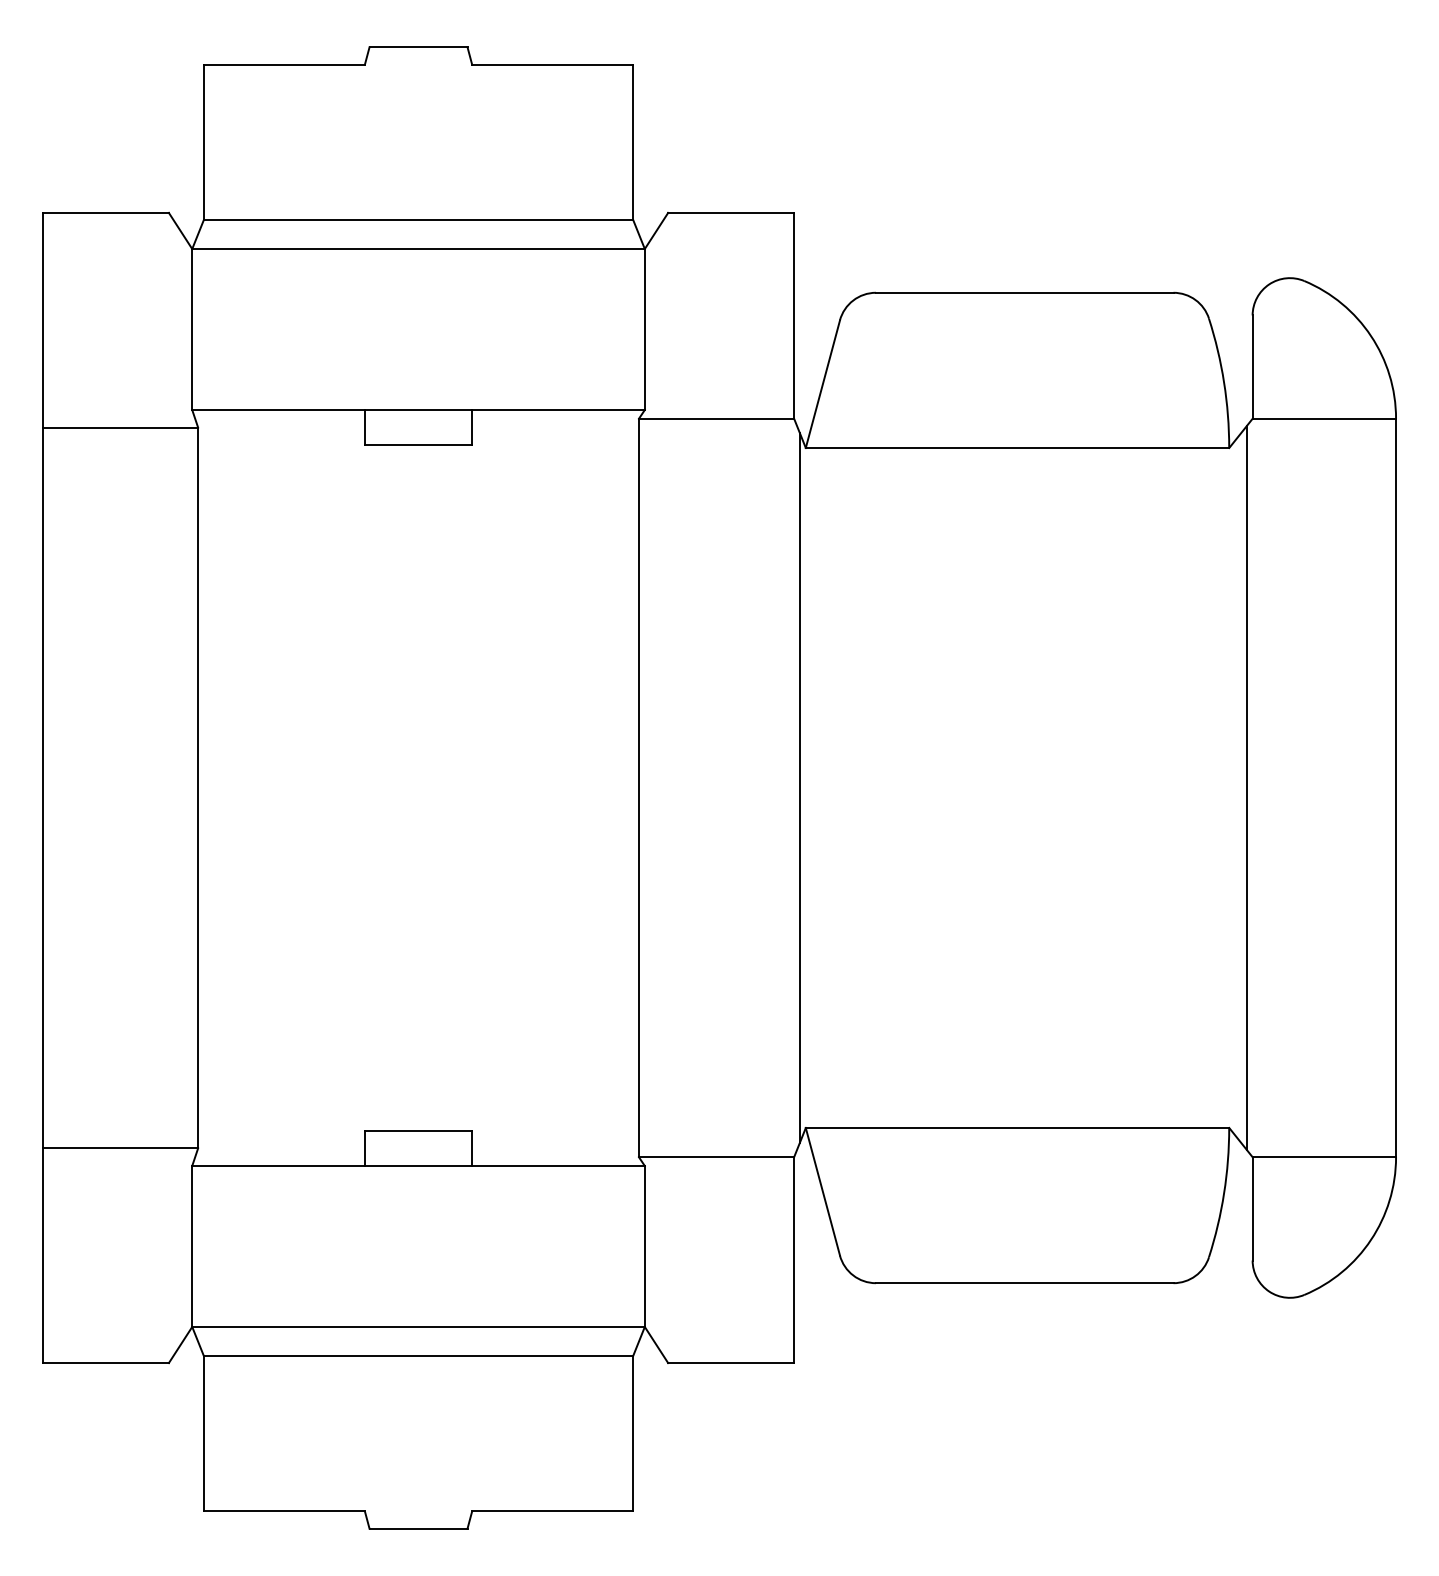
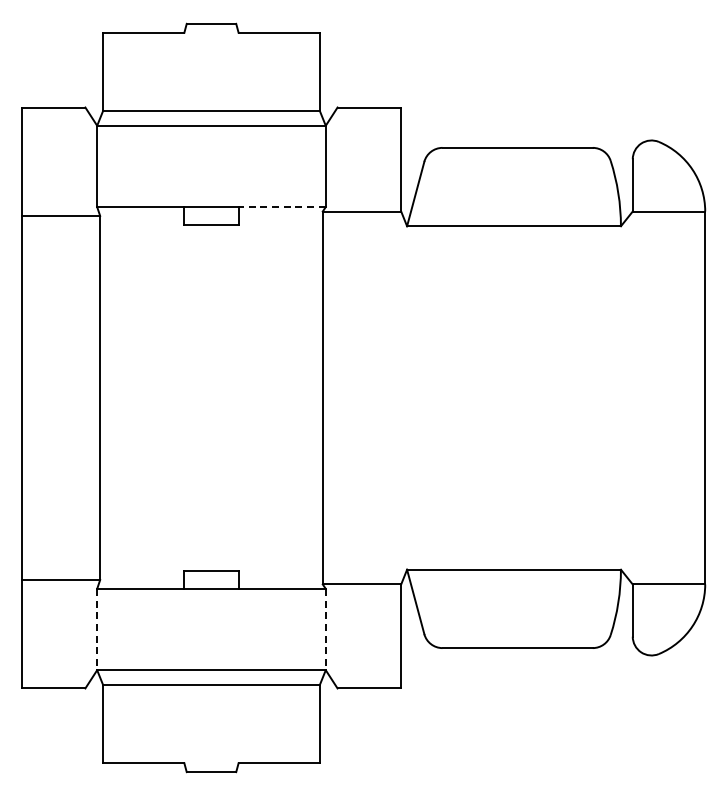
line: (559, 410) -> (282, 207), solid -> dashed
line: (800, 787) -> (404, 397), removed
line: (1246, 787) -> (629, 397), removed
line: (192, 1246) -> (97, 629), solid -> dashed
line: (644, 1246) -> (325, 629), solid -> dashed

